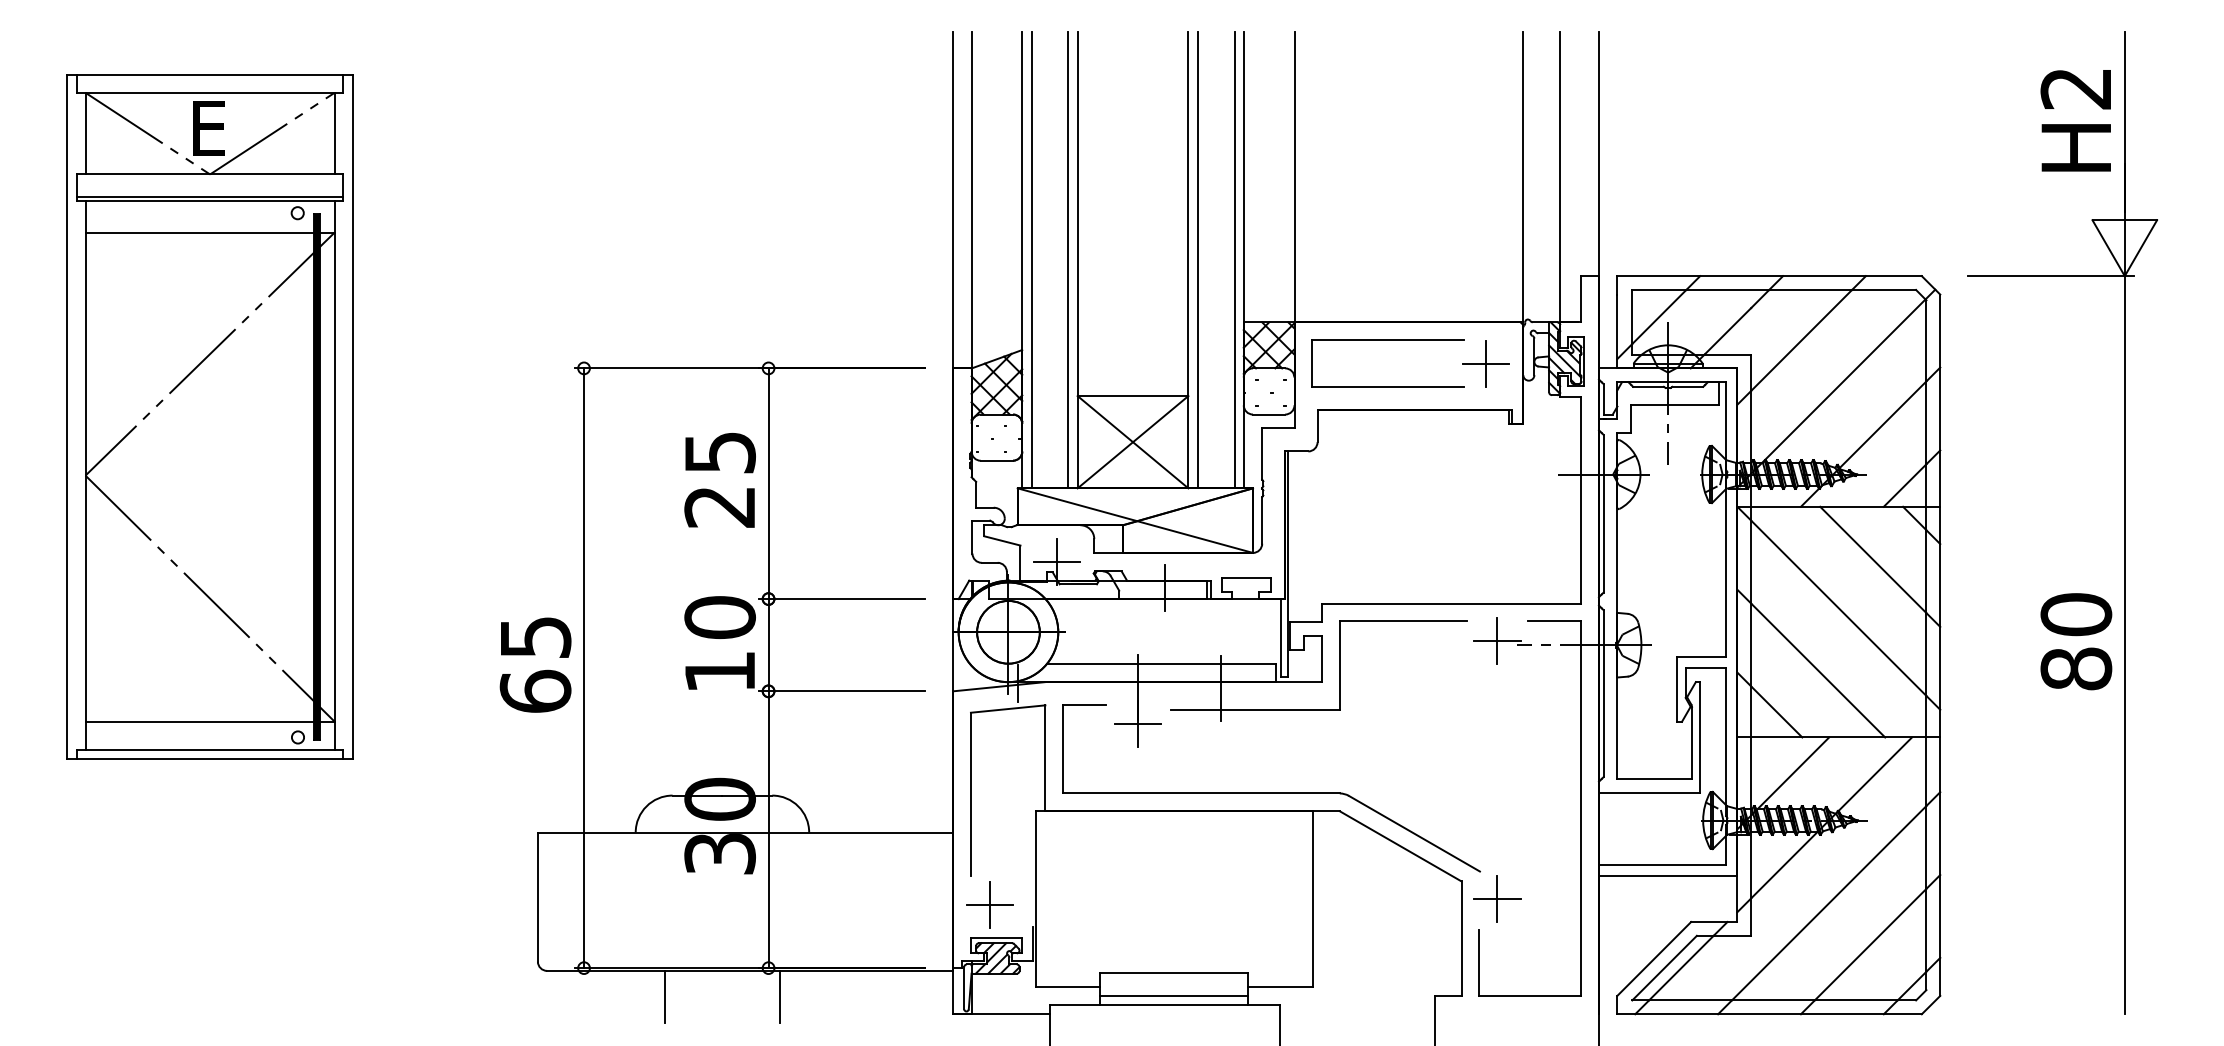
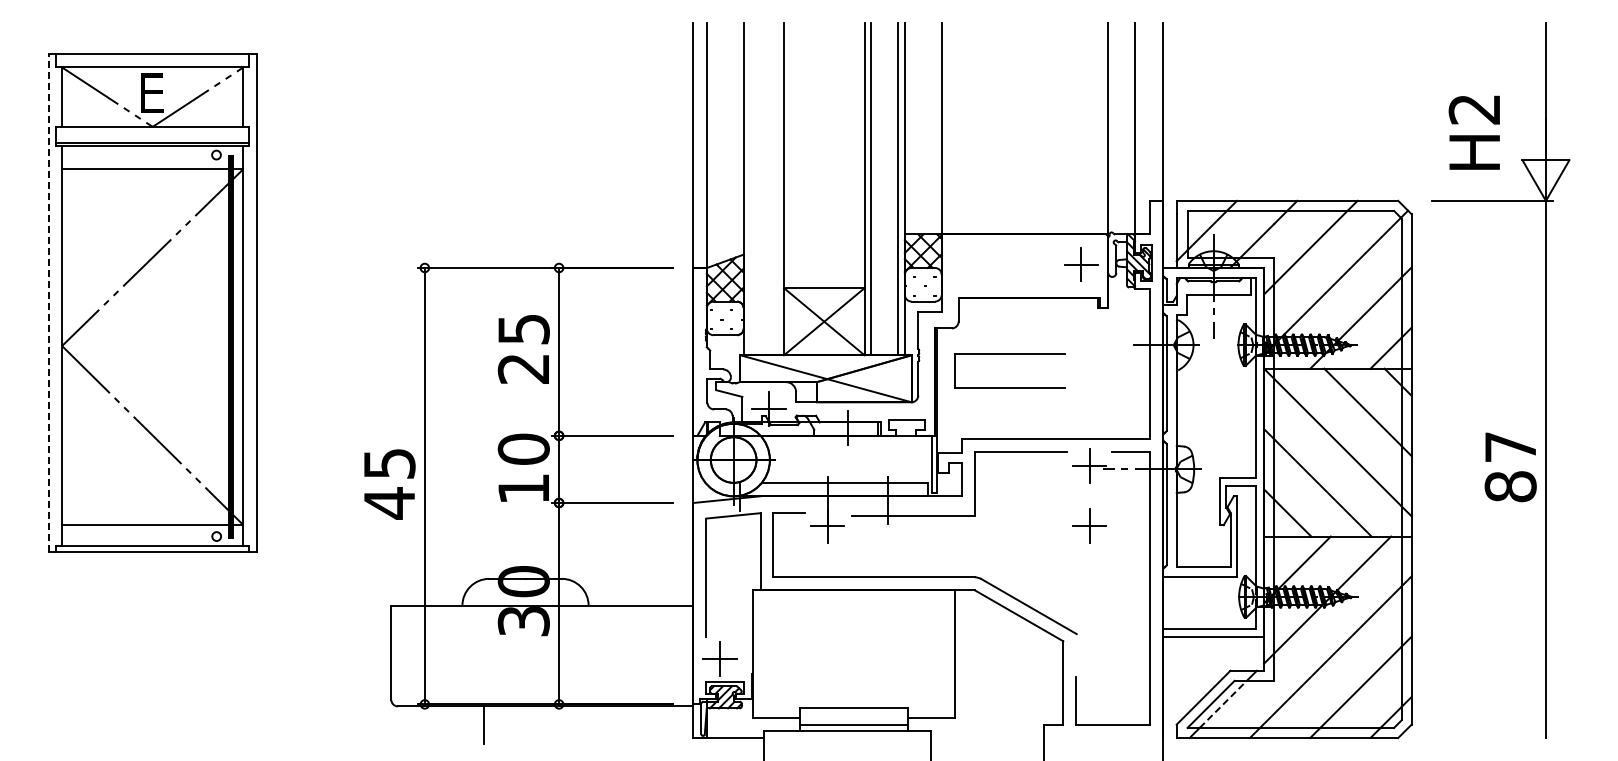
text: (2074, 120) -> (1473, 132), moved
line: (1031, 259) -> (750, 188), removed
line: (1068, 259) -> (777, 188), removed
part: (1387, 340) -> (1009, 354), moved
line: (66, 417) -> (48, 303), solid -> dashed
text: (2076, 613) -> (1510, 446), 80 -> 87
text: (535, 692) -> (389, 503), 65 -> 45
part: (1497, 898) -> (1089, 525), moved
line: (1681, 968) -> (1223, 704), solid -> dashed
line: (780, 997) -> (567, 725), removed

